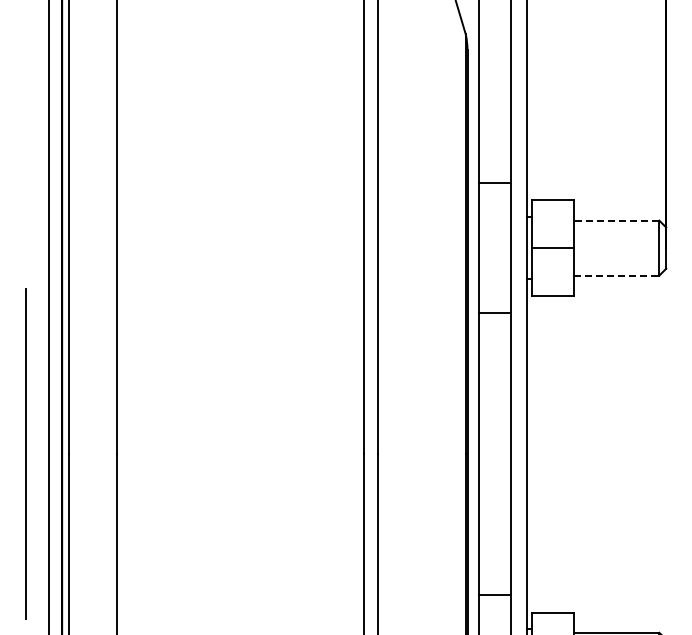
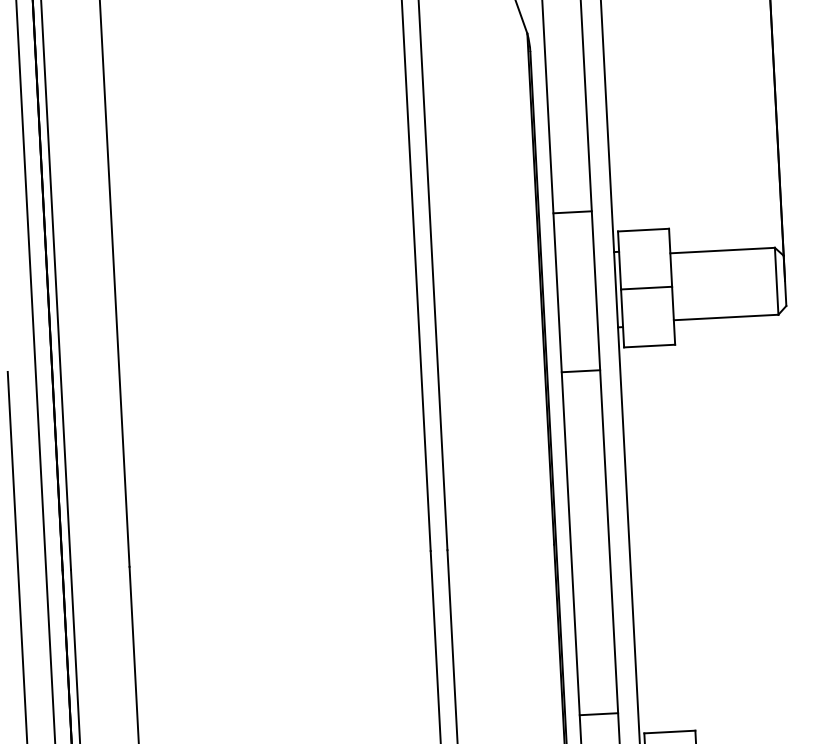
line: (616, 220) -> (722, 250), dashed -> solid
line: (616, 275) -> (726, 317), dashed -> solid

